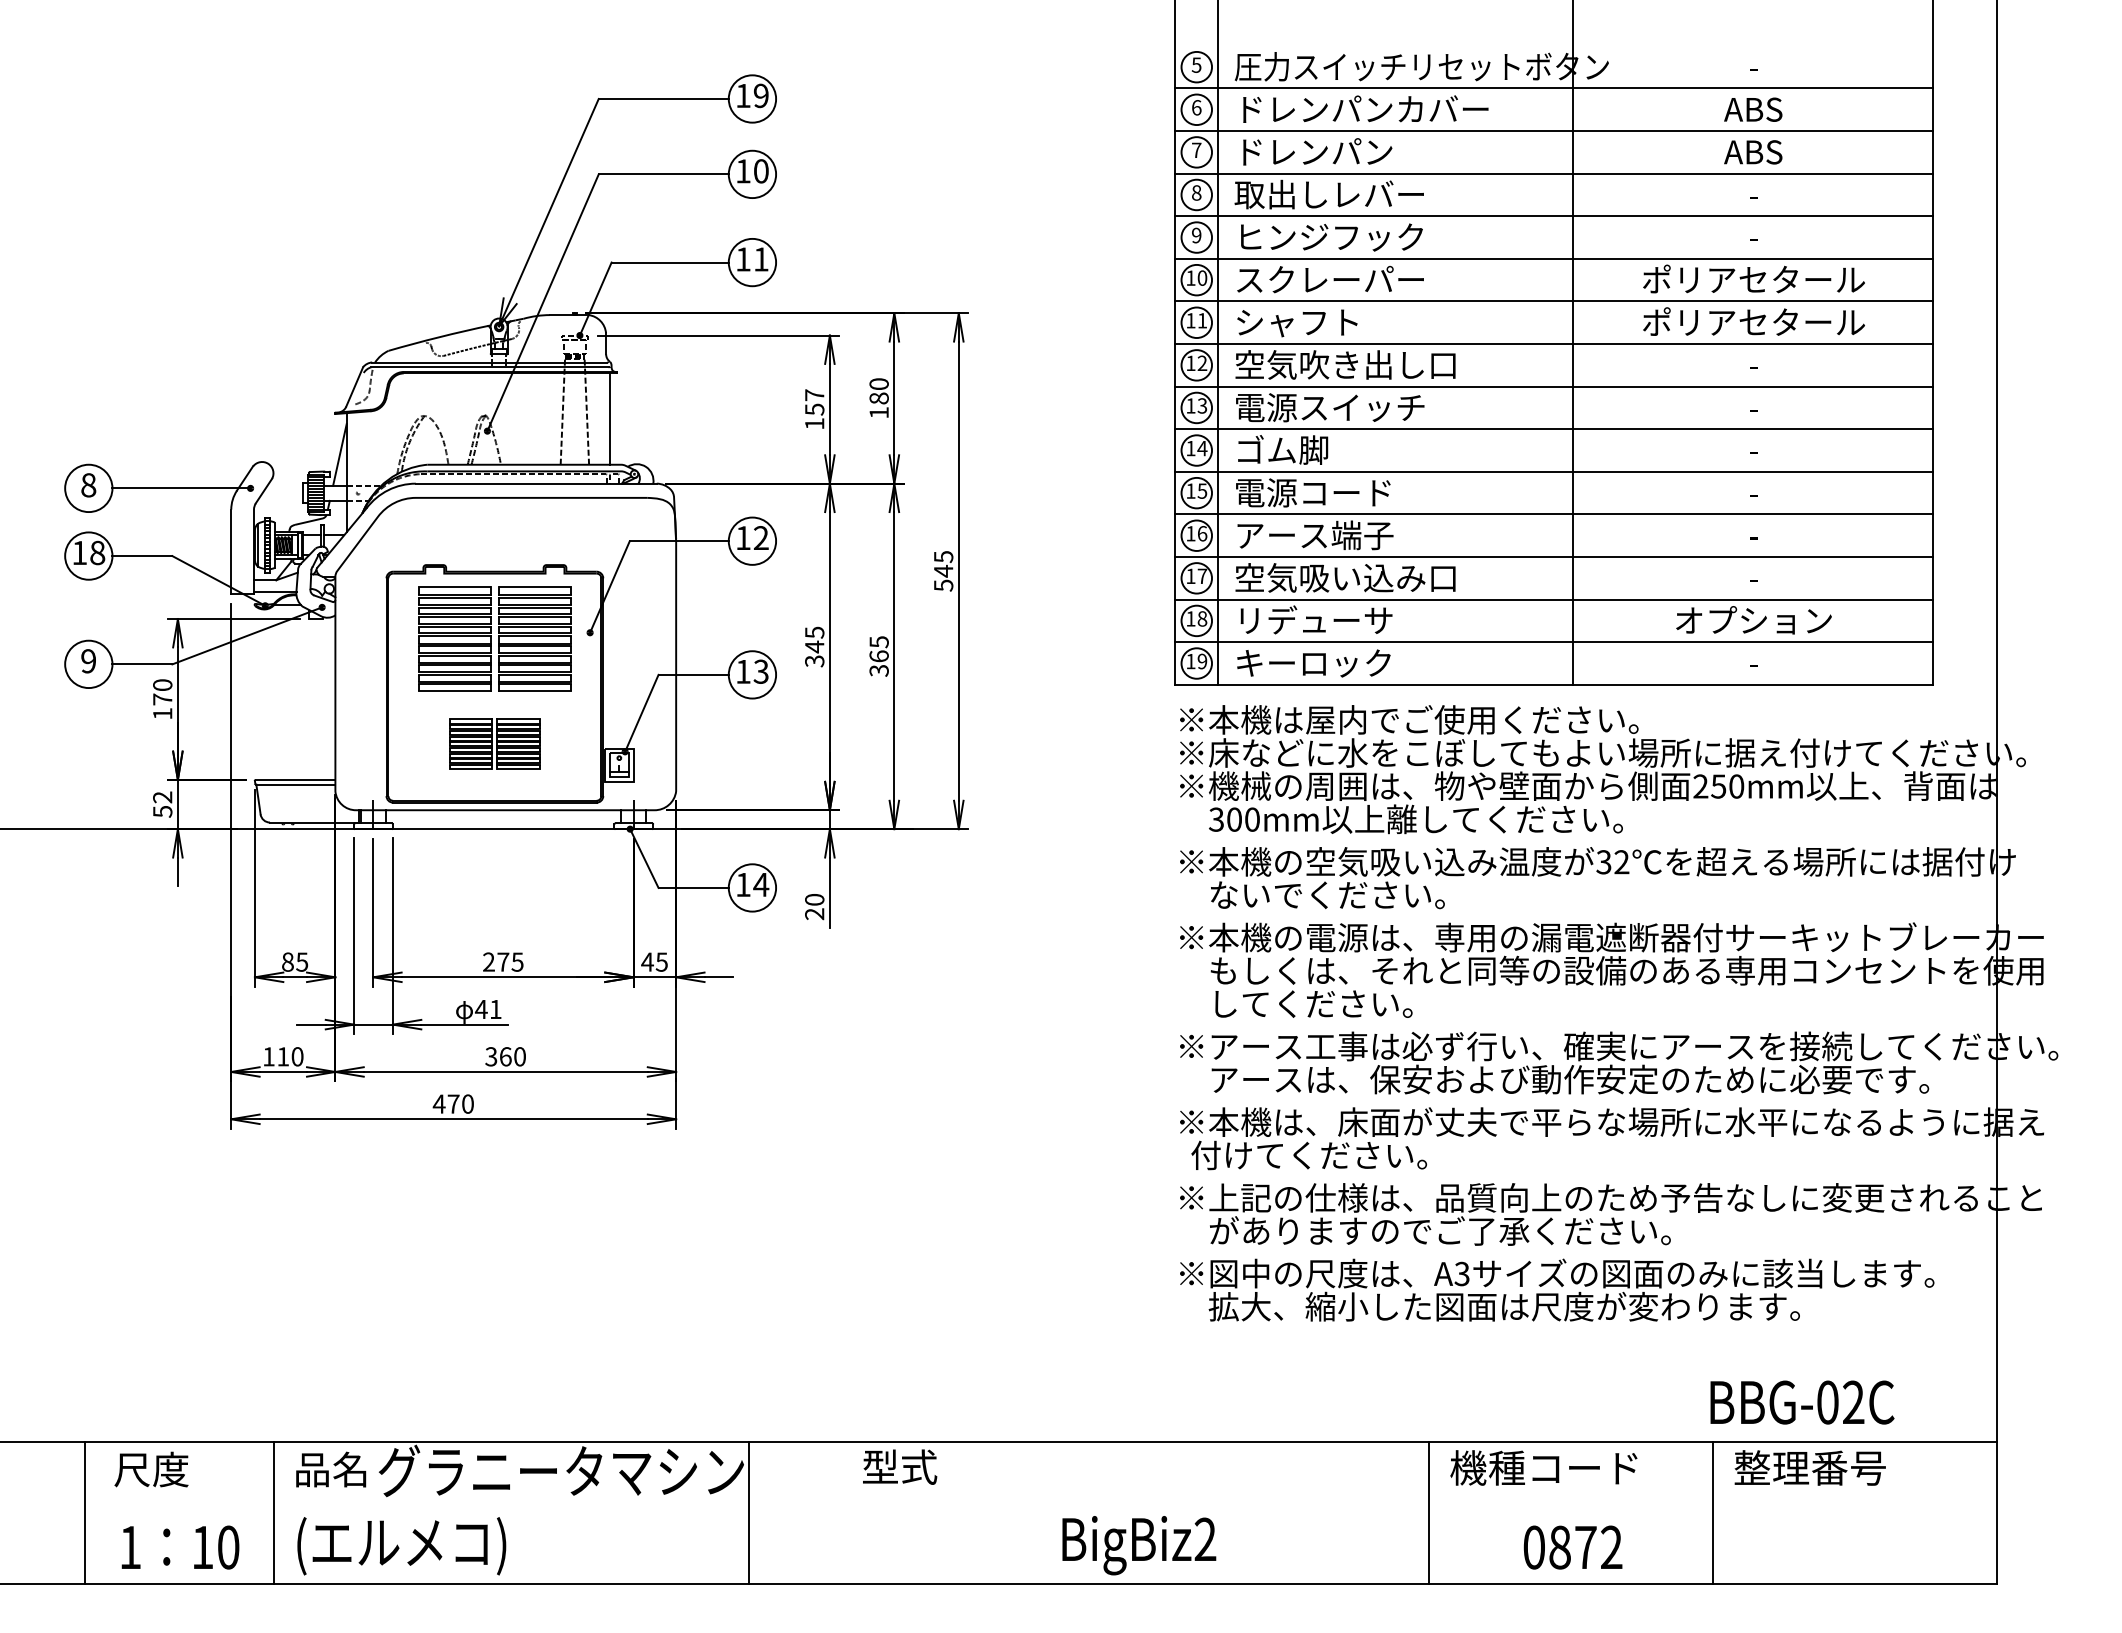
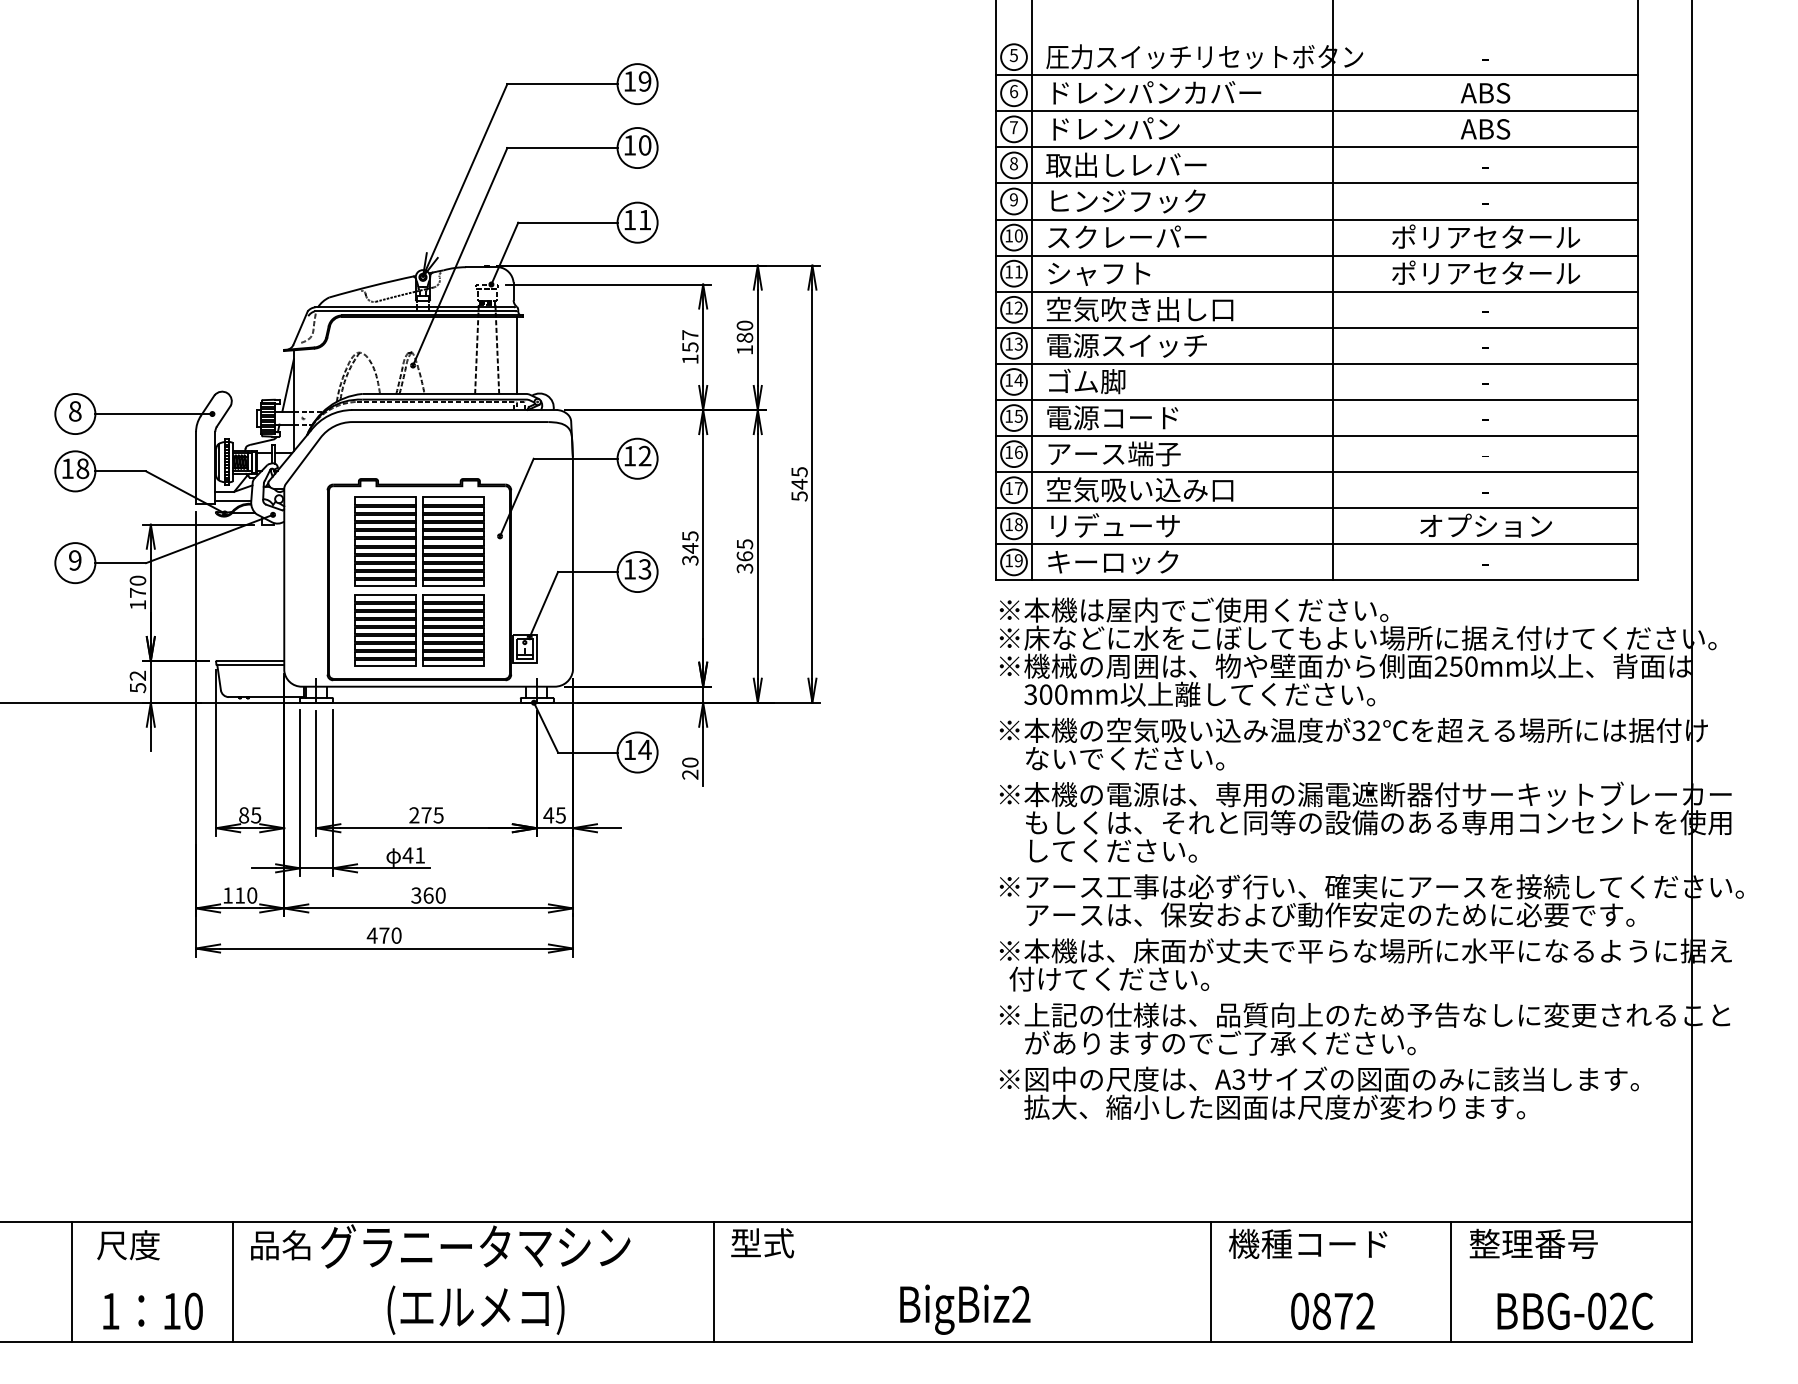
part: (494, 743) -> (419, 630), size x1.67
text: (1802, 1402) -> (1575, 1311), moved
line: (749, 1513) -> (713, 1282), moved
text: (401, 1546) -> (475, 1310), moved

